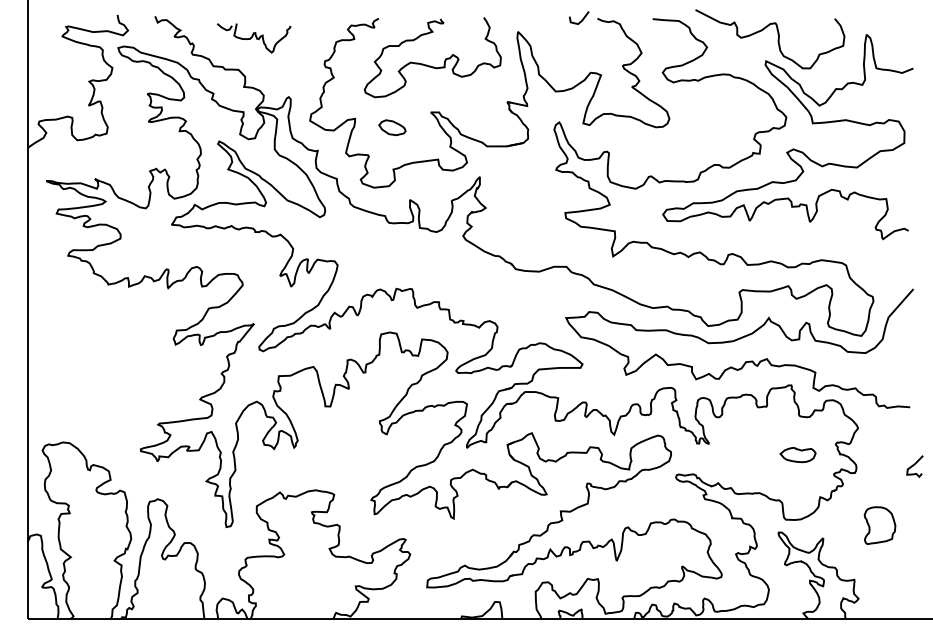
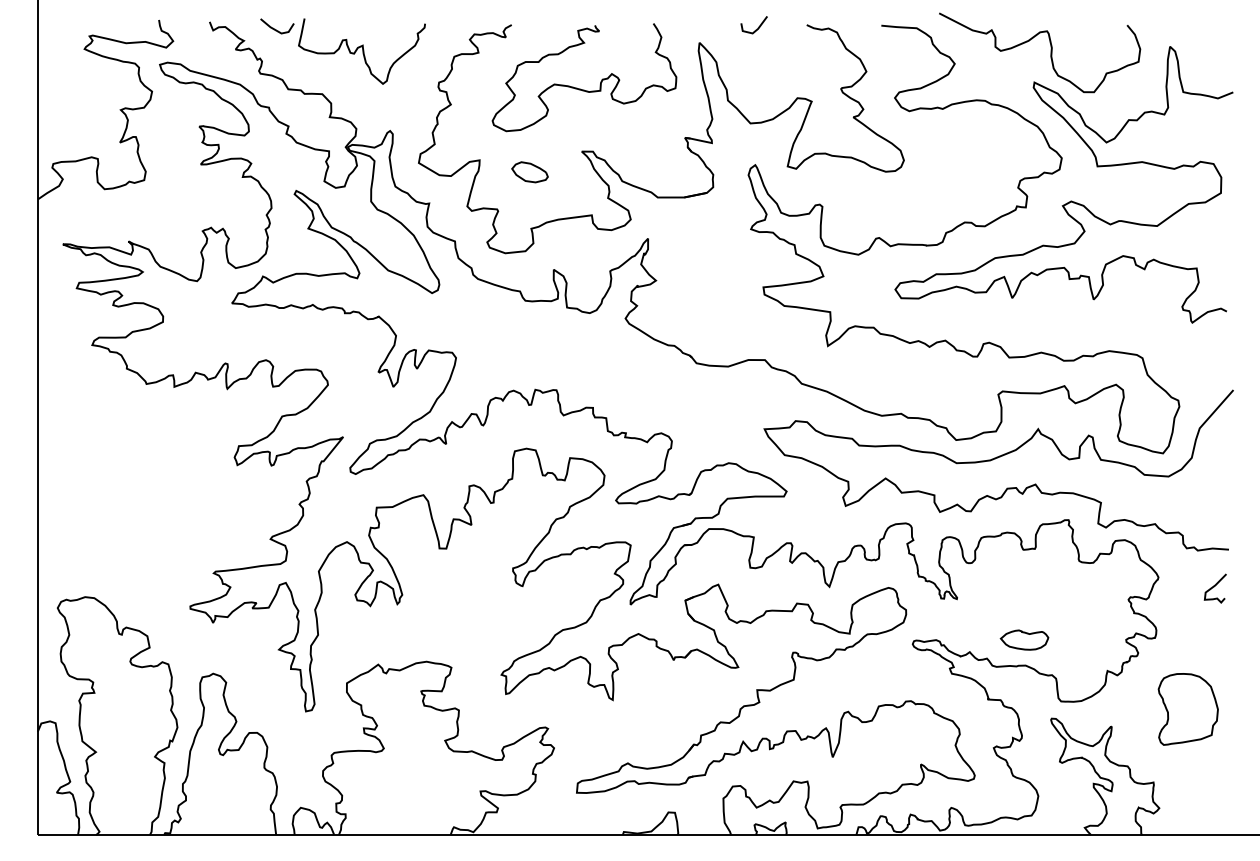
line: (580, 21) -> (755, 29), moved
part: (253, 38) -> (342, 51), size x1.67
part: (798, 454) -> (1024, 639), moved
curve: (914, 465) -> (1214, 587), moved
part: (879, 525) -> (1187, 709), size x1.43

